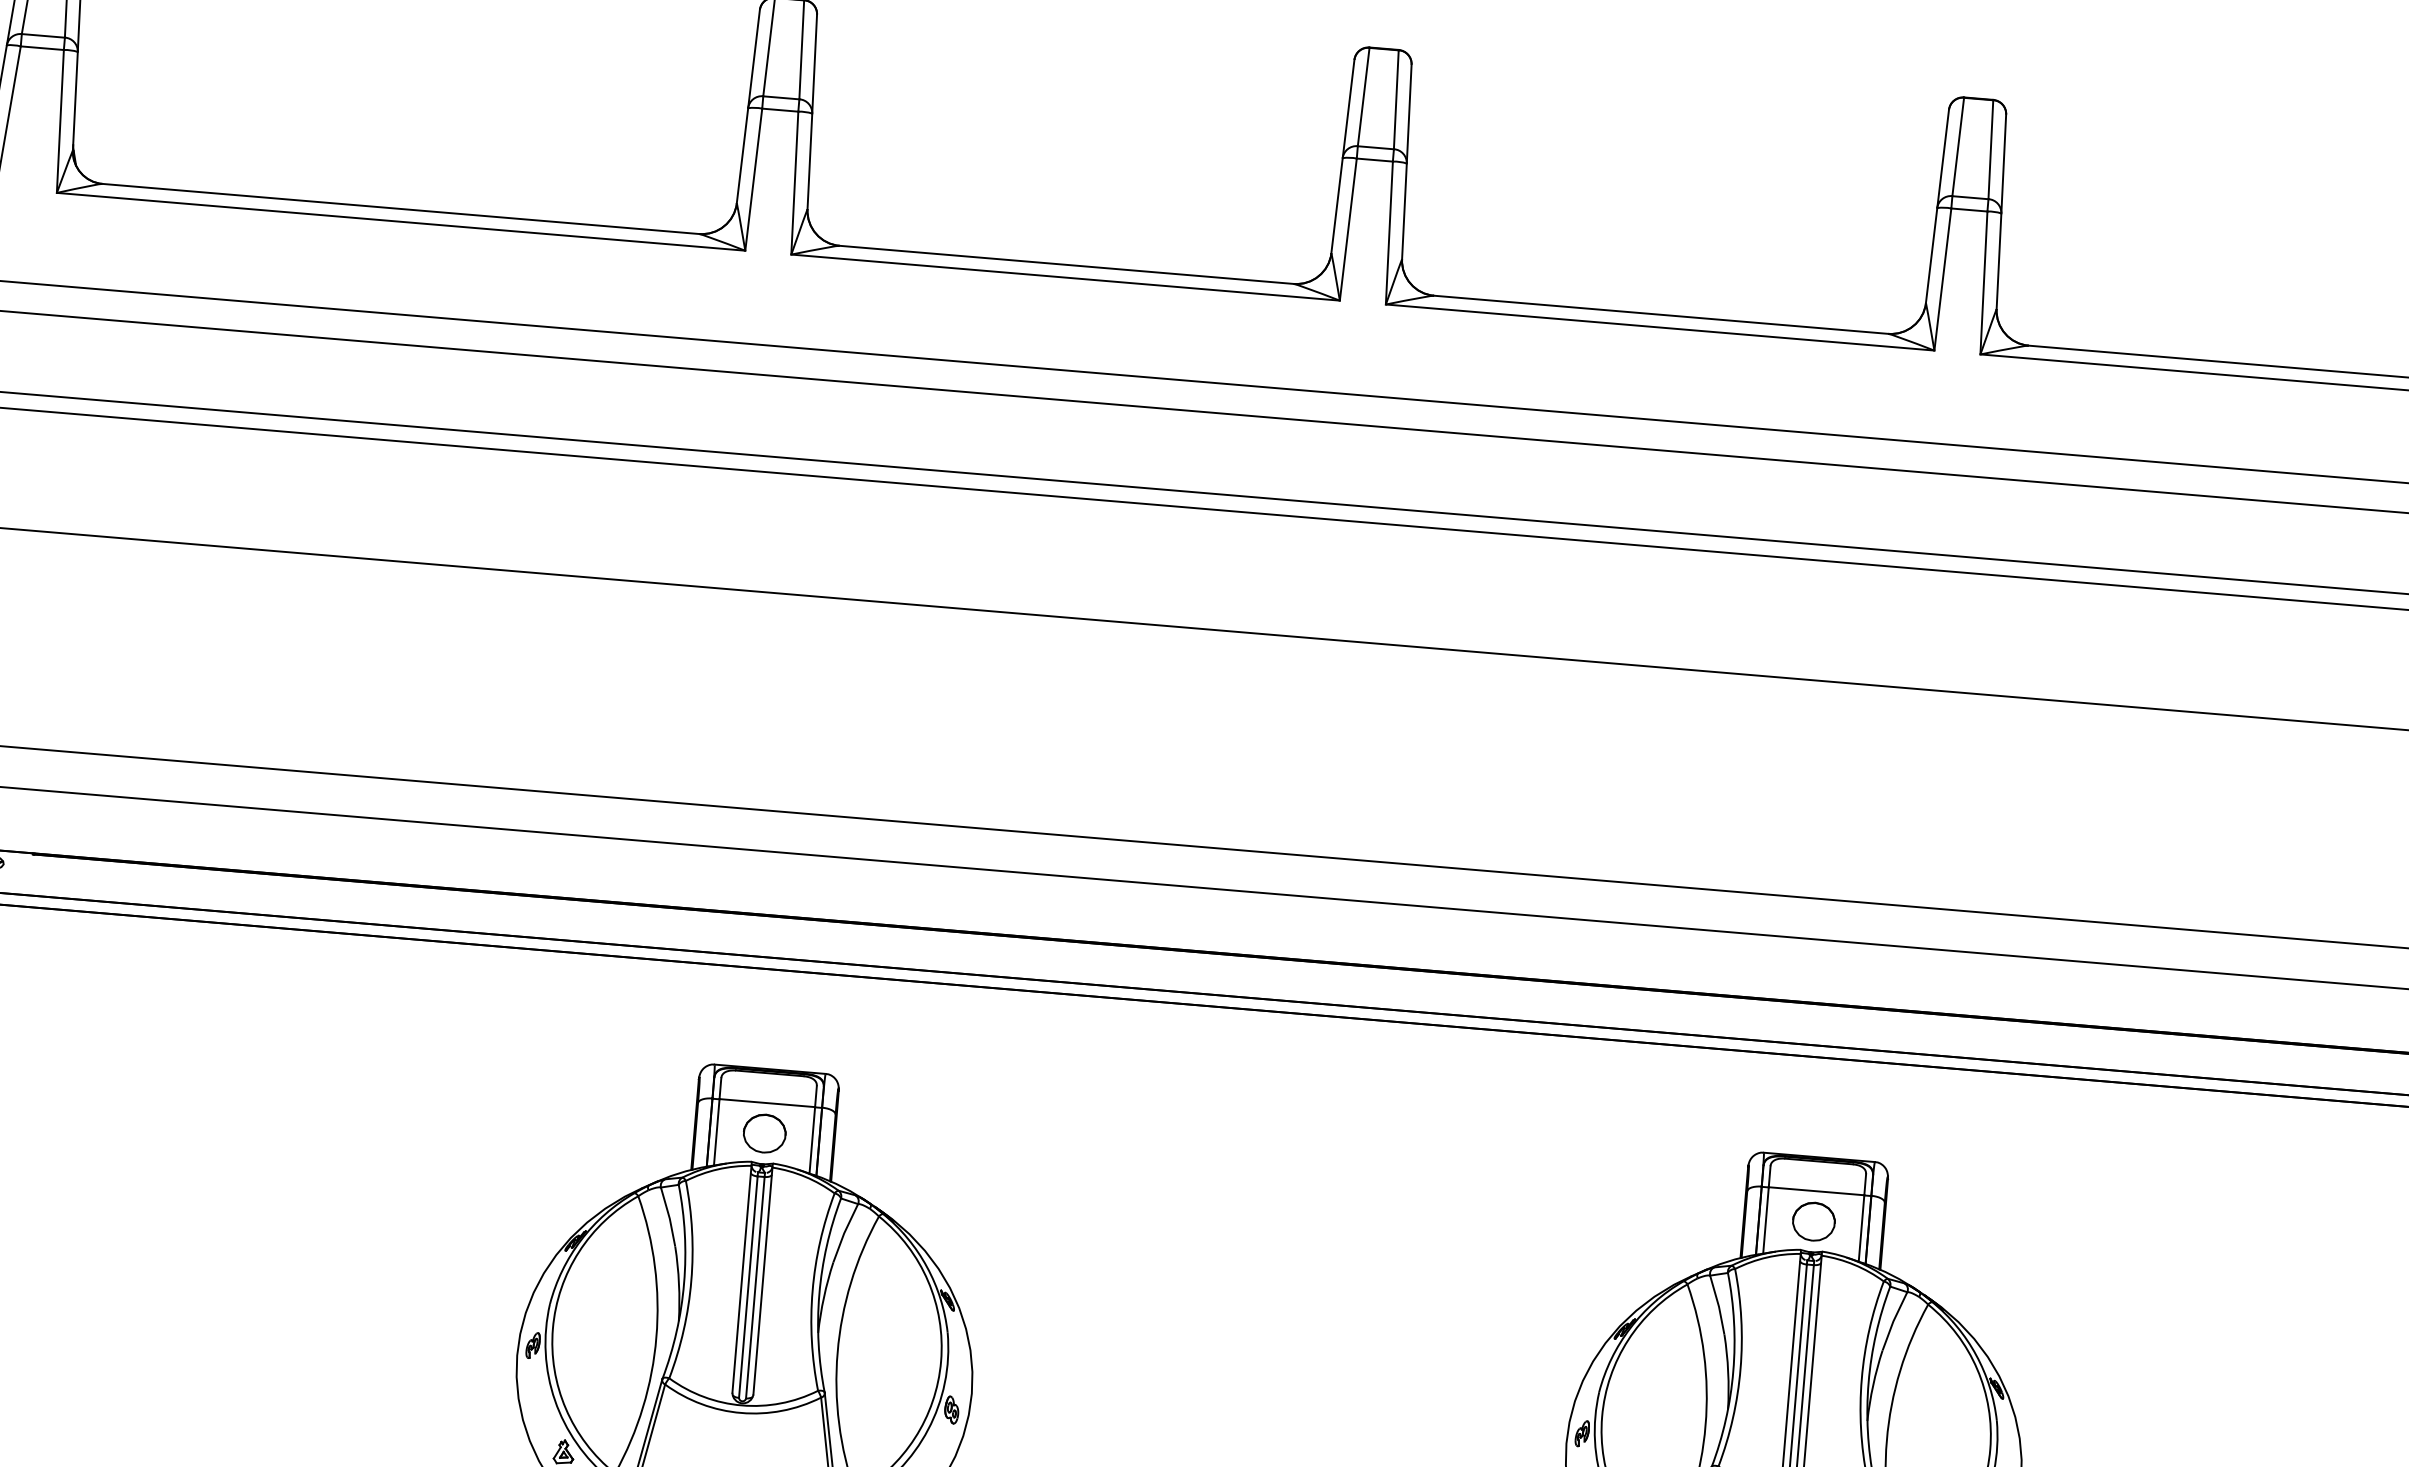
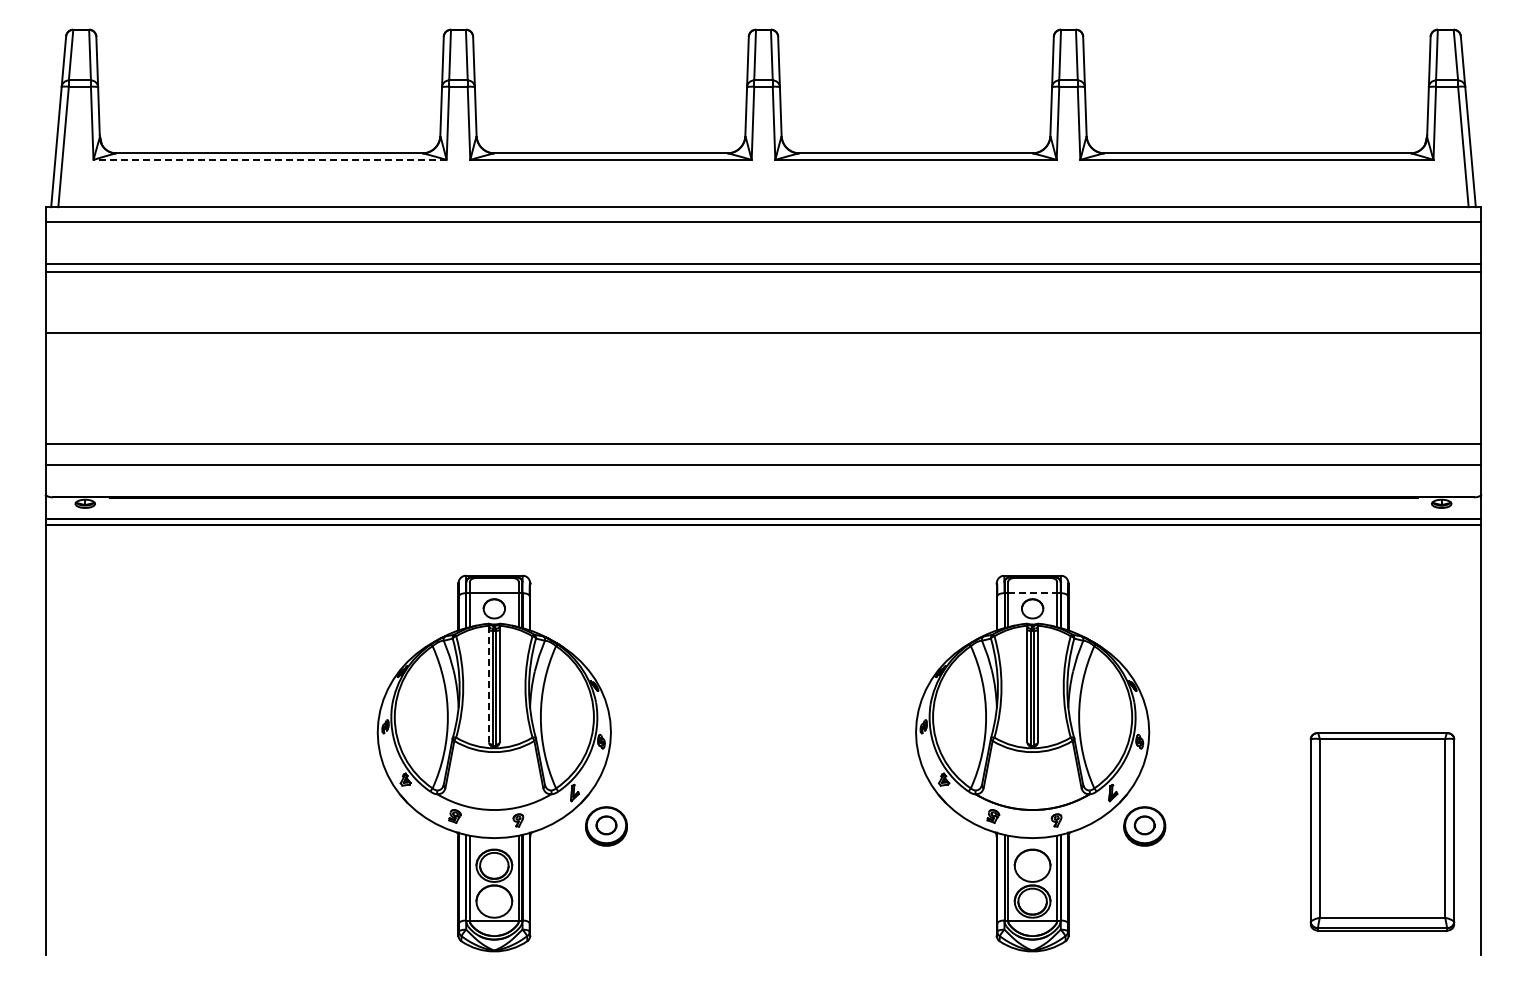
line: (401, 221) -> (270, 159), solid -> dashed
line: (1816, 1191) -> (1032, 593), solid -> dashed
line: (740, 1280) -> (488, 684), solid -> dashed

